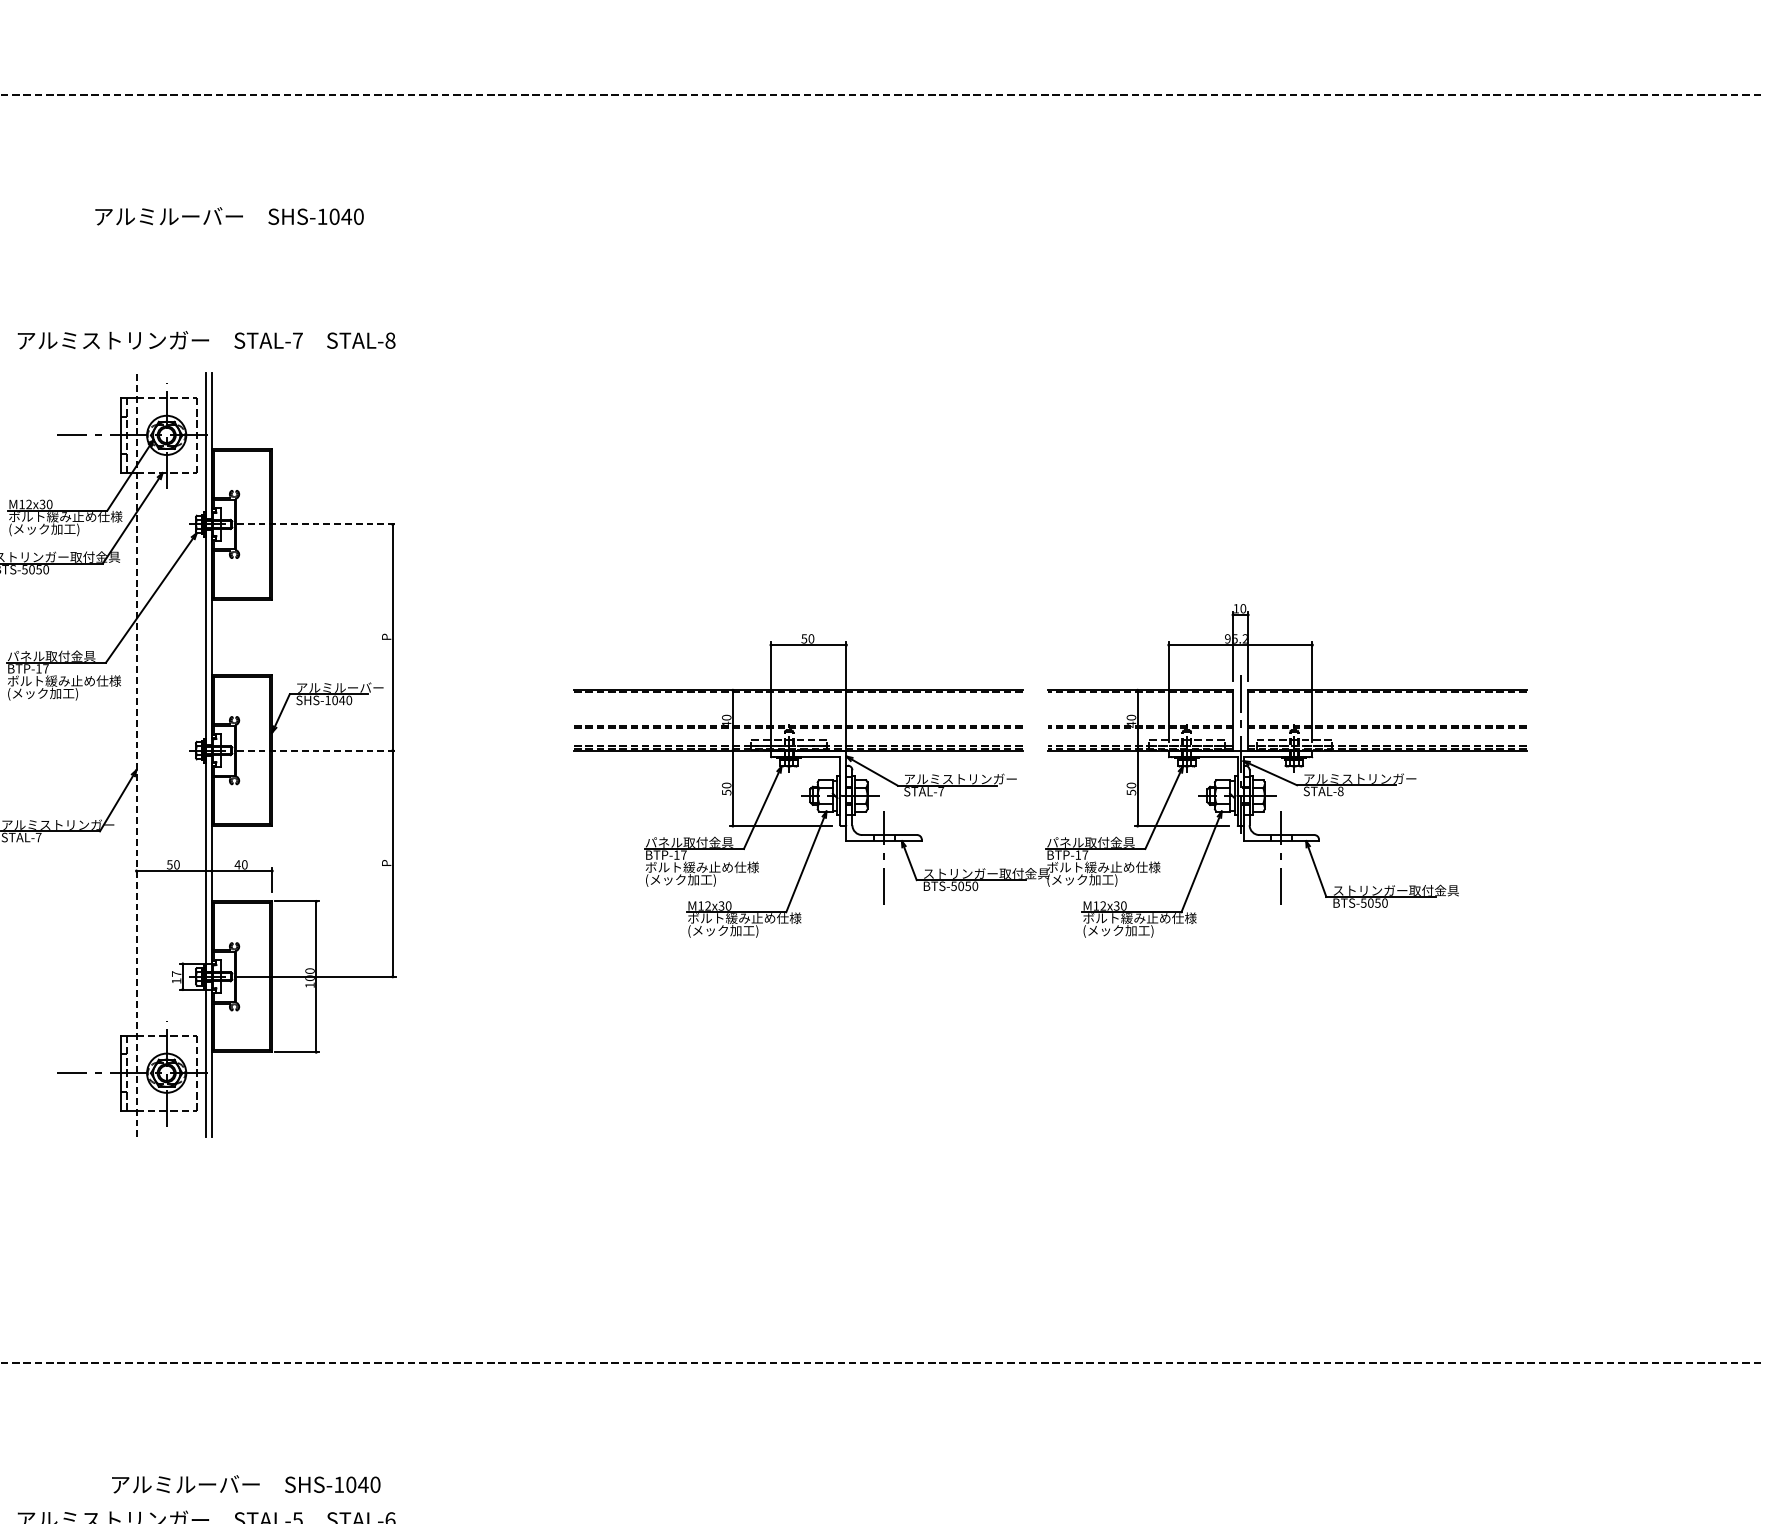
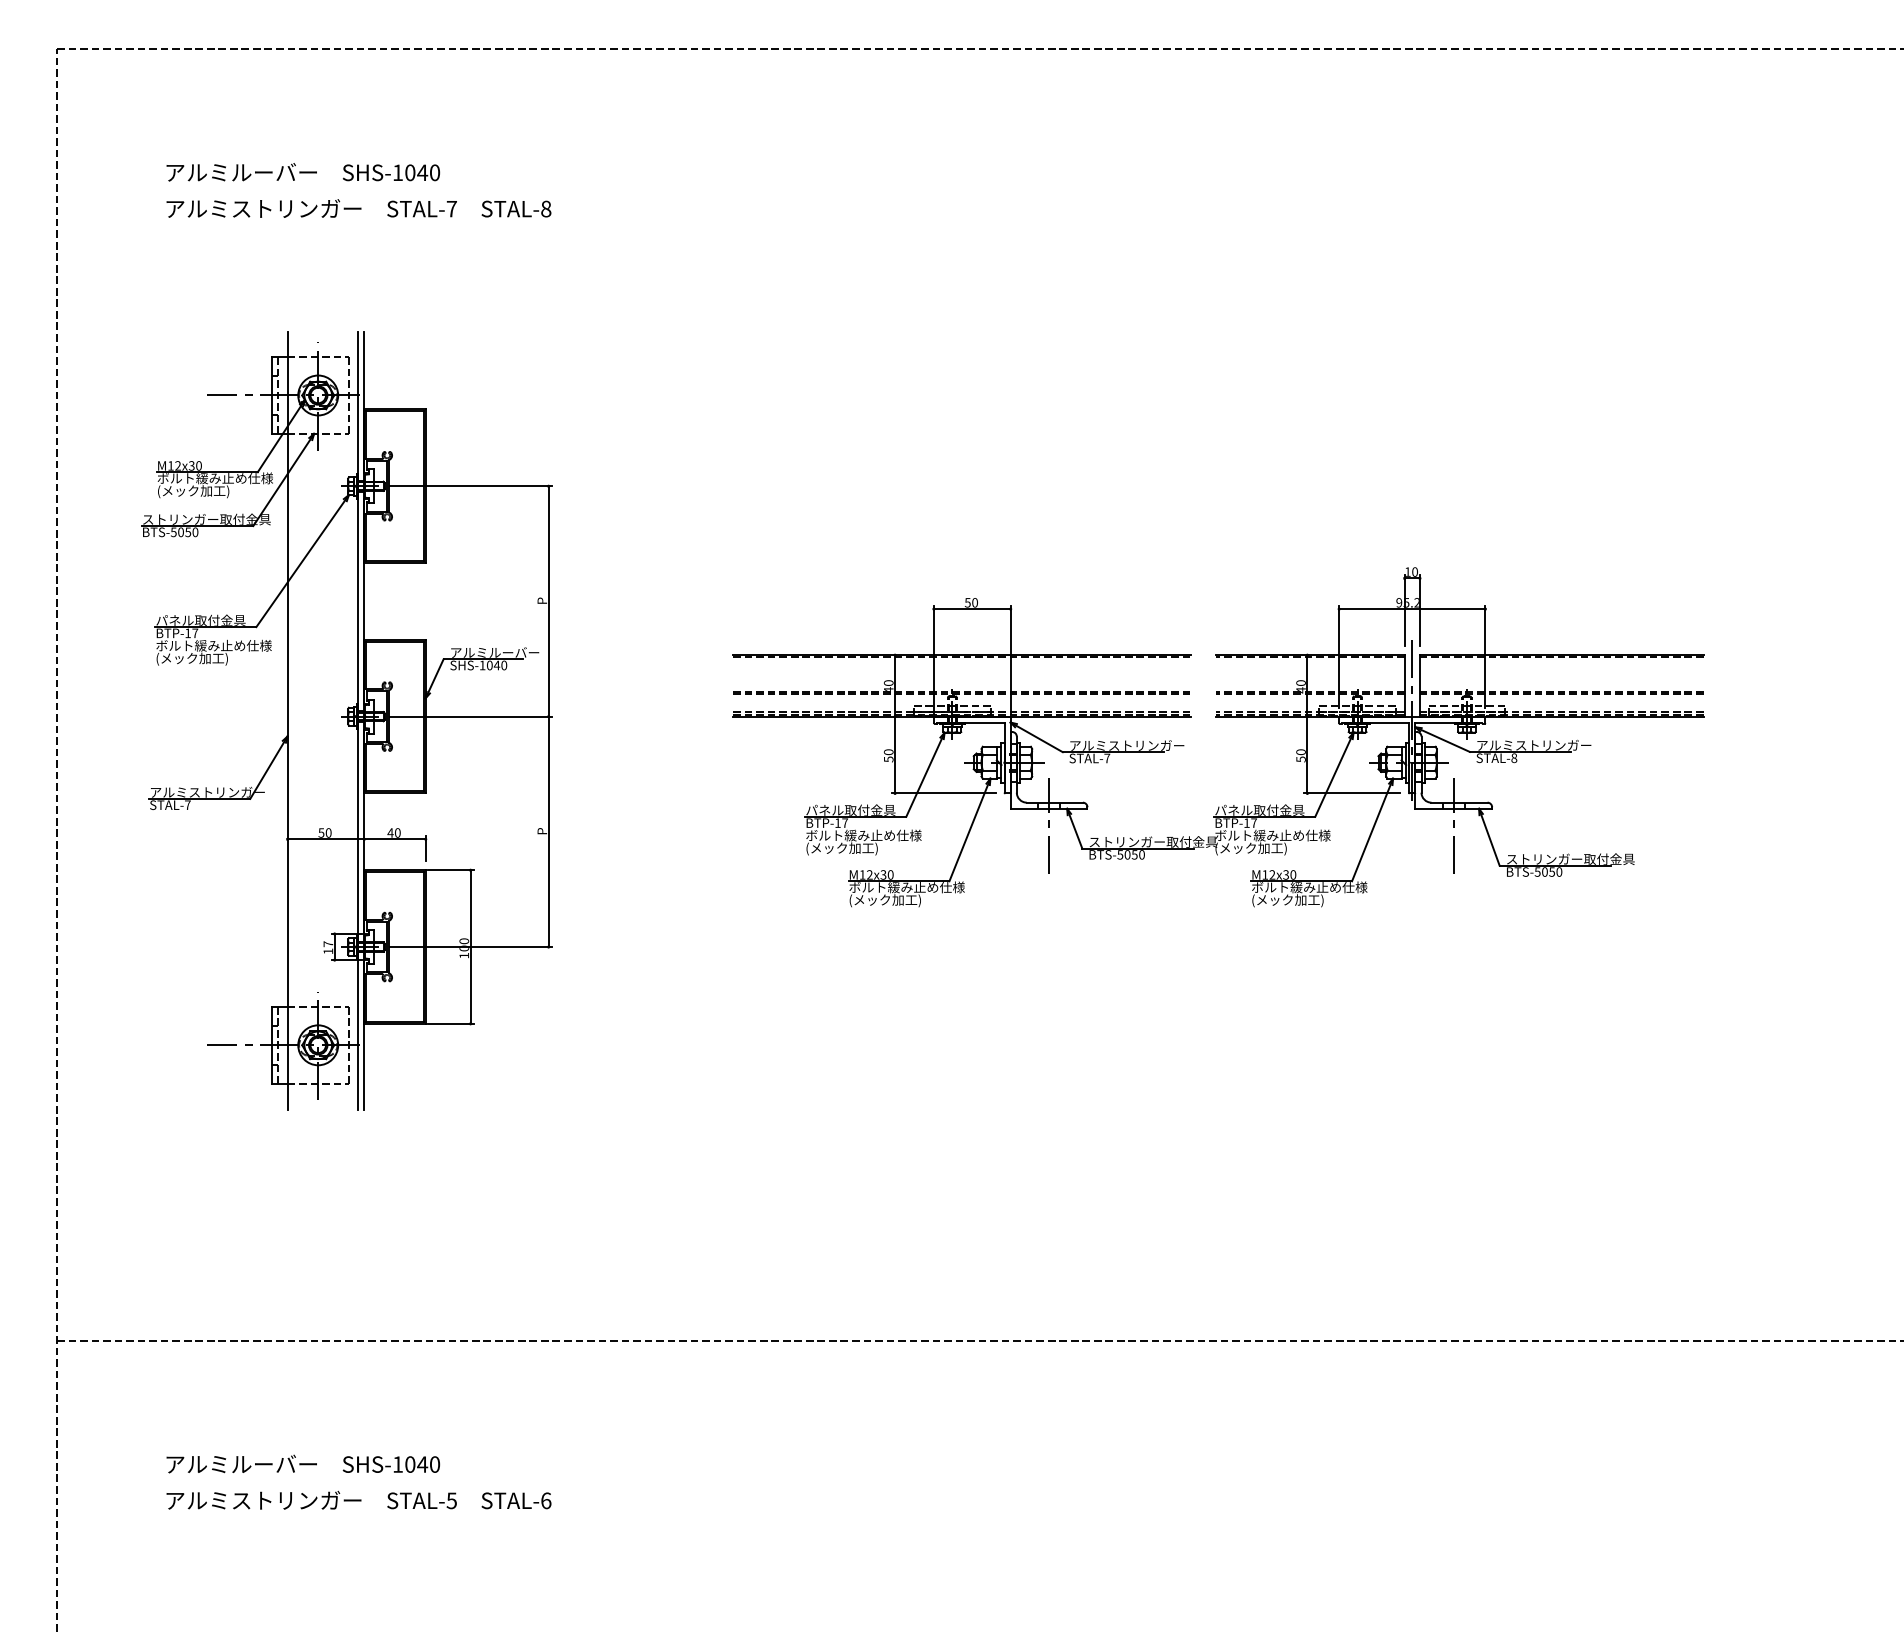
text: (229, 216) -> (303, 172), moved
text: (206, 340) -> (358, 208), moved
line: (316, 524) -> (470, 486), dashed -> solid
line: (316, 750) -> (470, 716), dashed -> solid
line: (136, 754) -> (287, 720), dashed -> solid
text: (246, 1483) -> (303, 1463), moved

